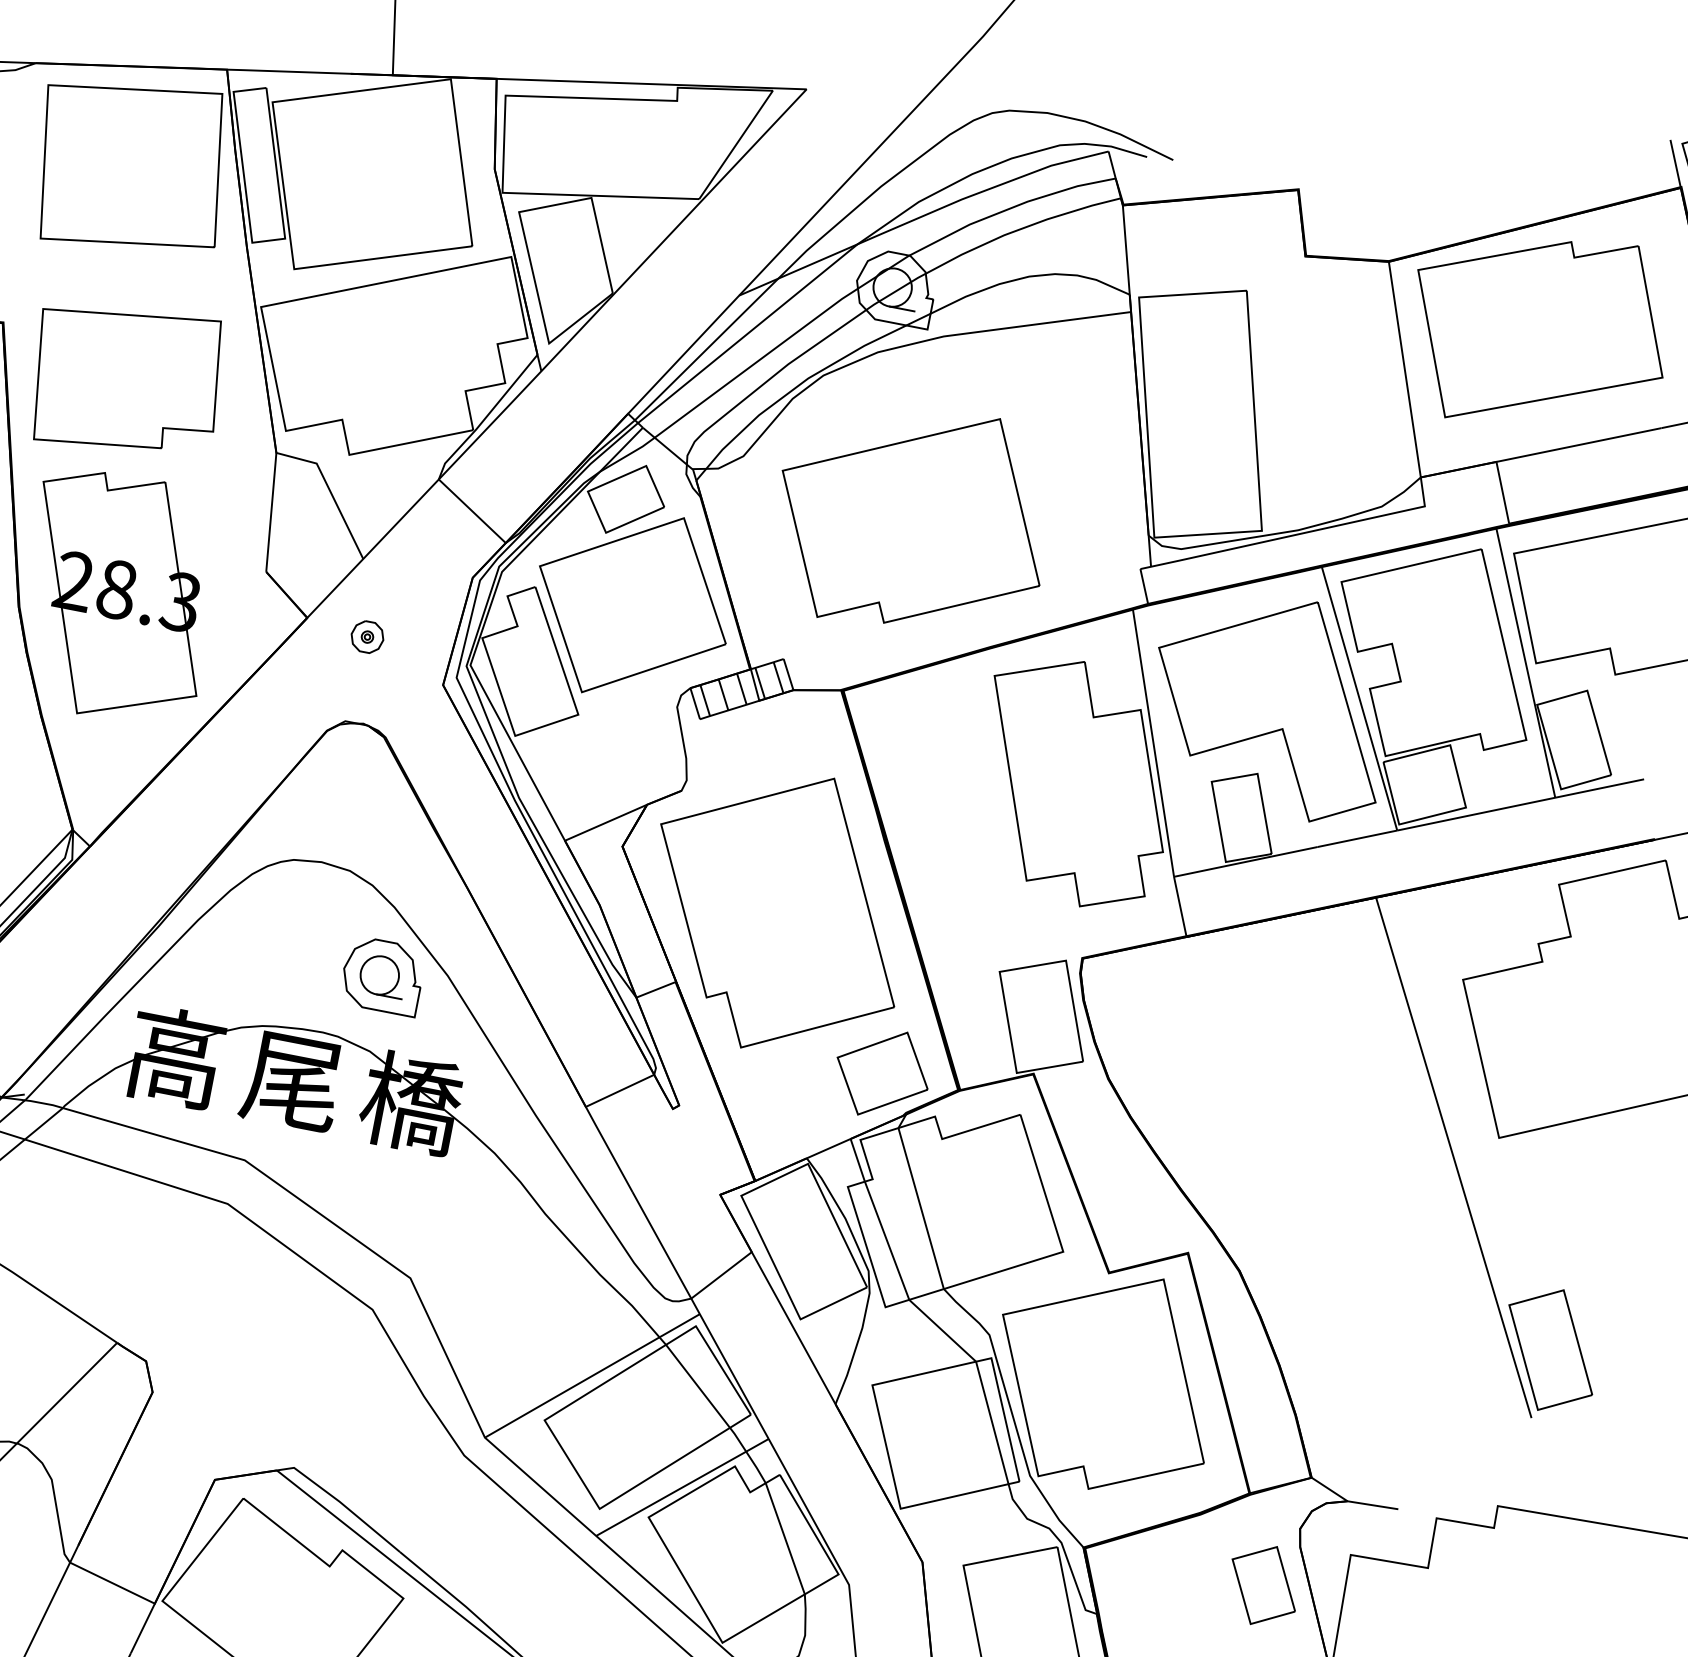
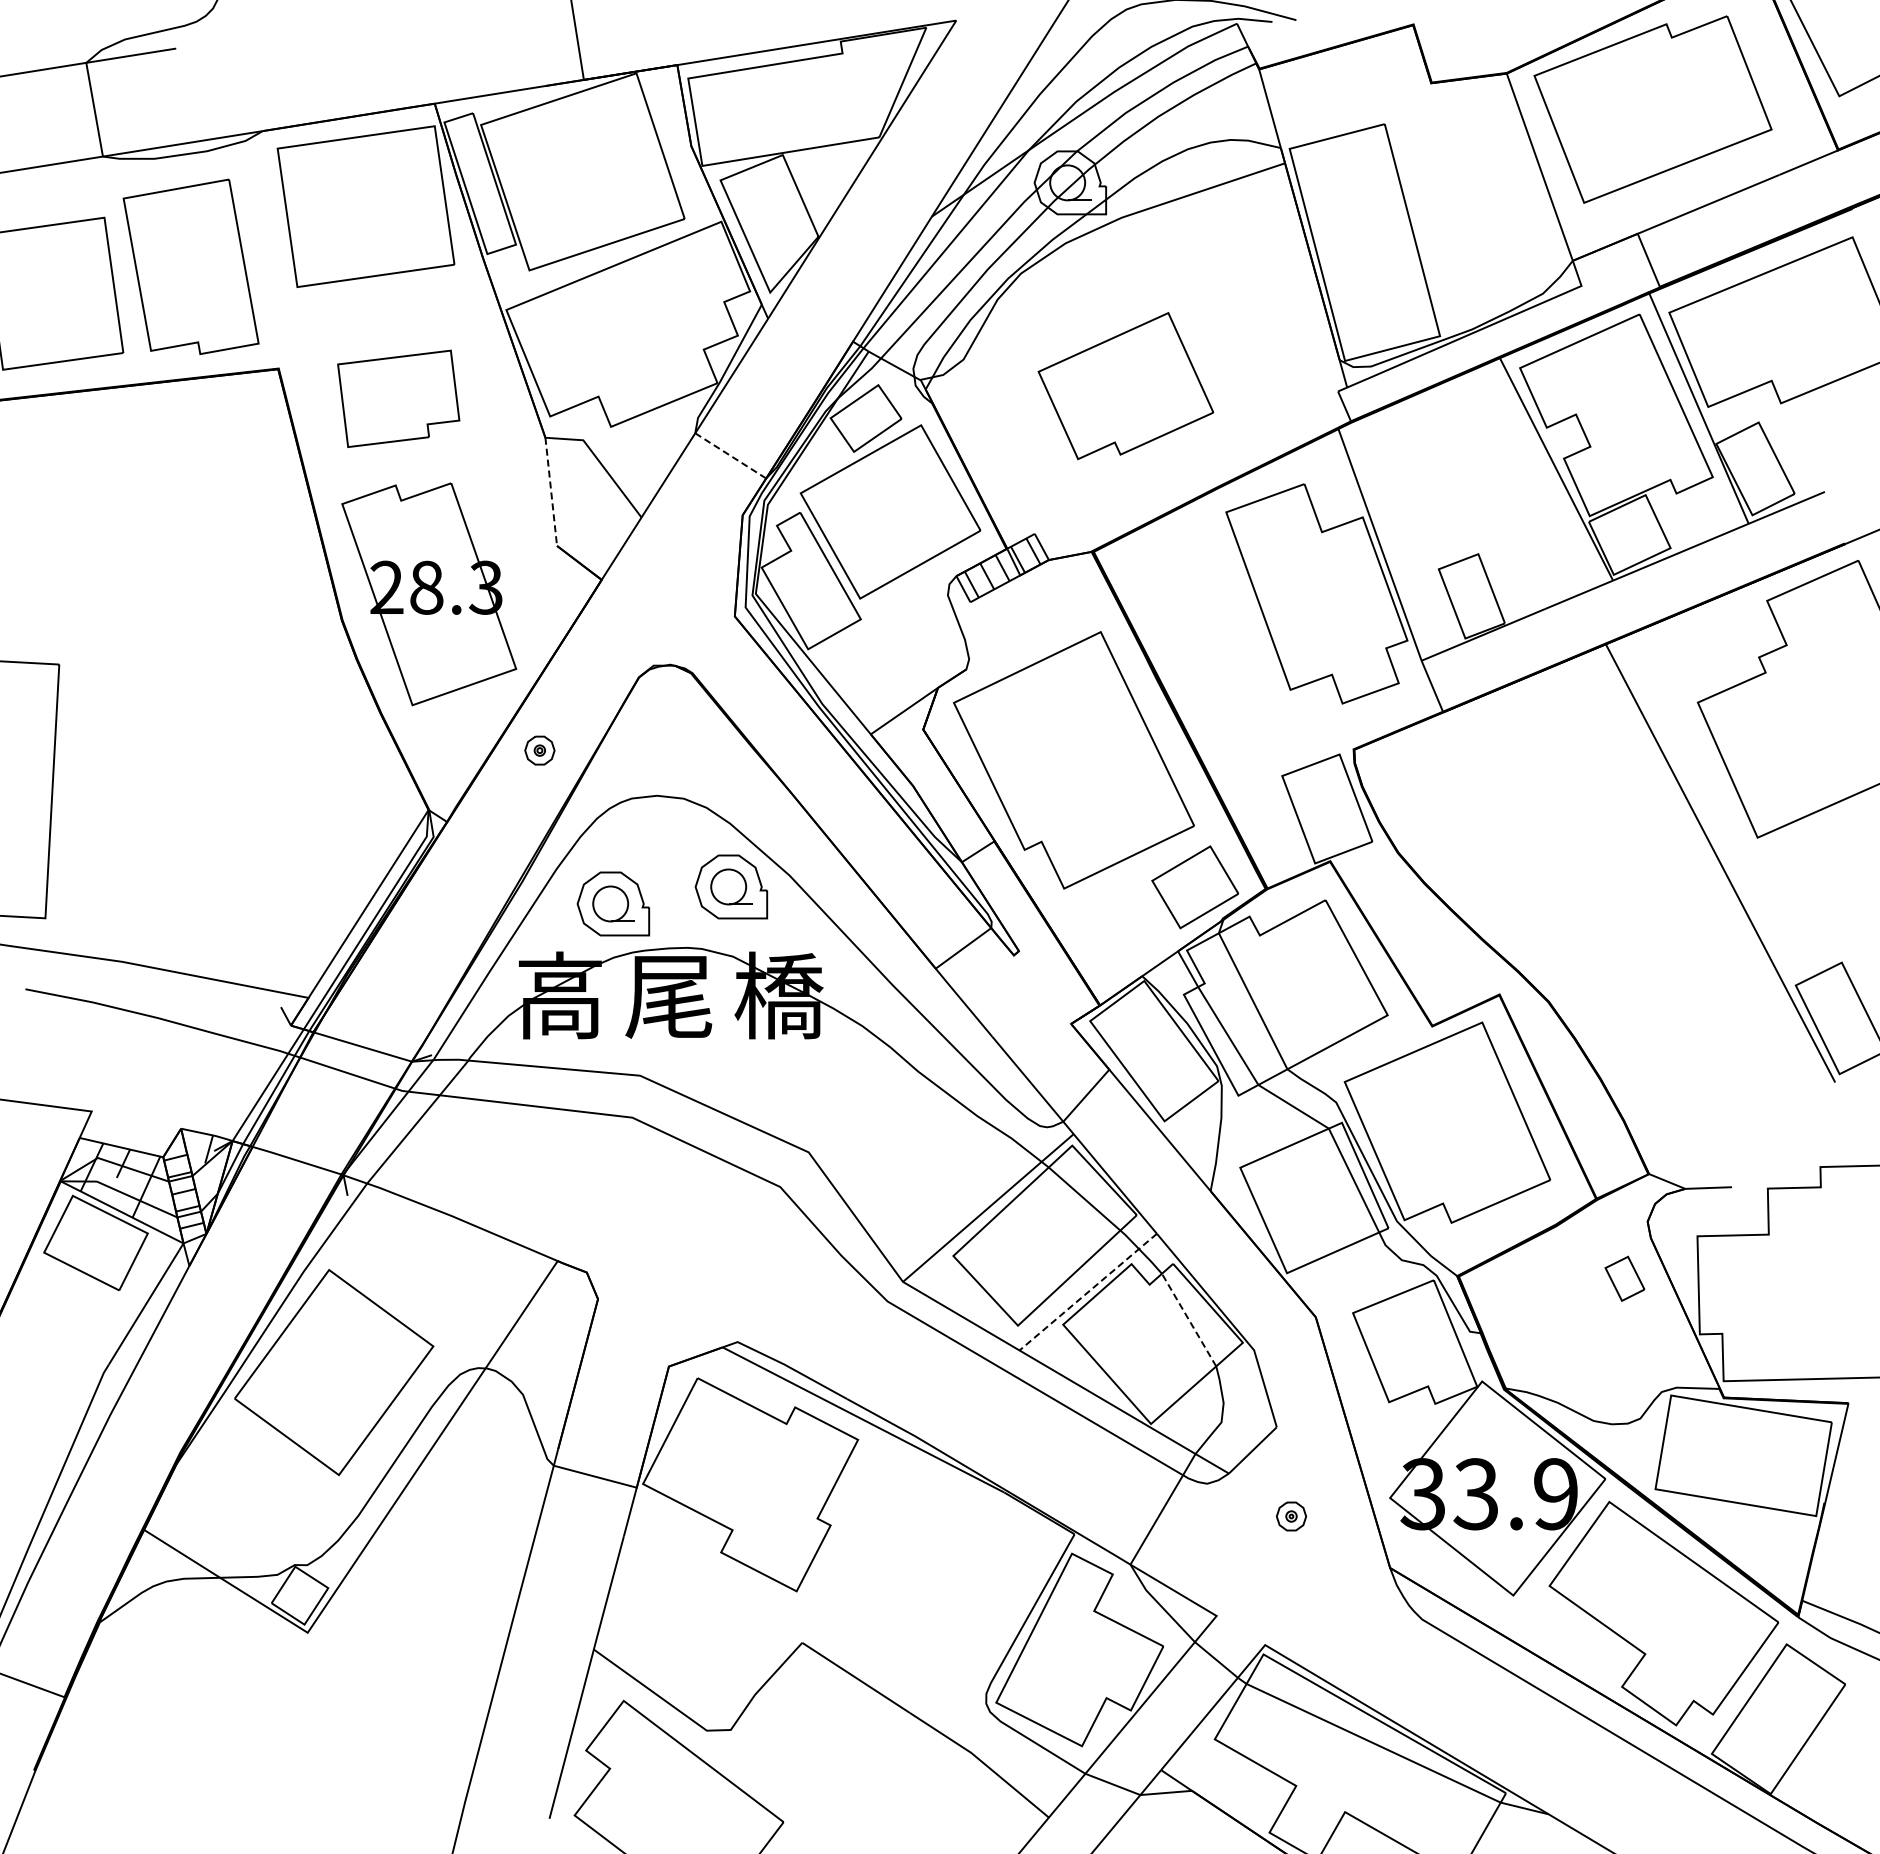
part: (126, 379) -> (398, 398), size x0.7
line: (473, 512) -> (731, 456), solid -> dashed
line: (271, 513) -> (551, 492), solid -> dashed
part: (912, 518) -> (1125, 385), size x0.7
part: (367, 636) -> (539, 750), moved
part: (1271, 703) -> (1478, 488), removed
part: (252, 969) -> (613, 903), added
line: (682, 1486) -> (1088, 1291), solid -> dashed
line: (785, 1539) -> (1189, 1320), solid -> dashed
part: (1263, 1585) -> (1624, 1278), size x0.6

